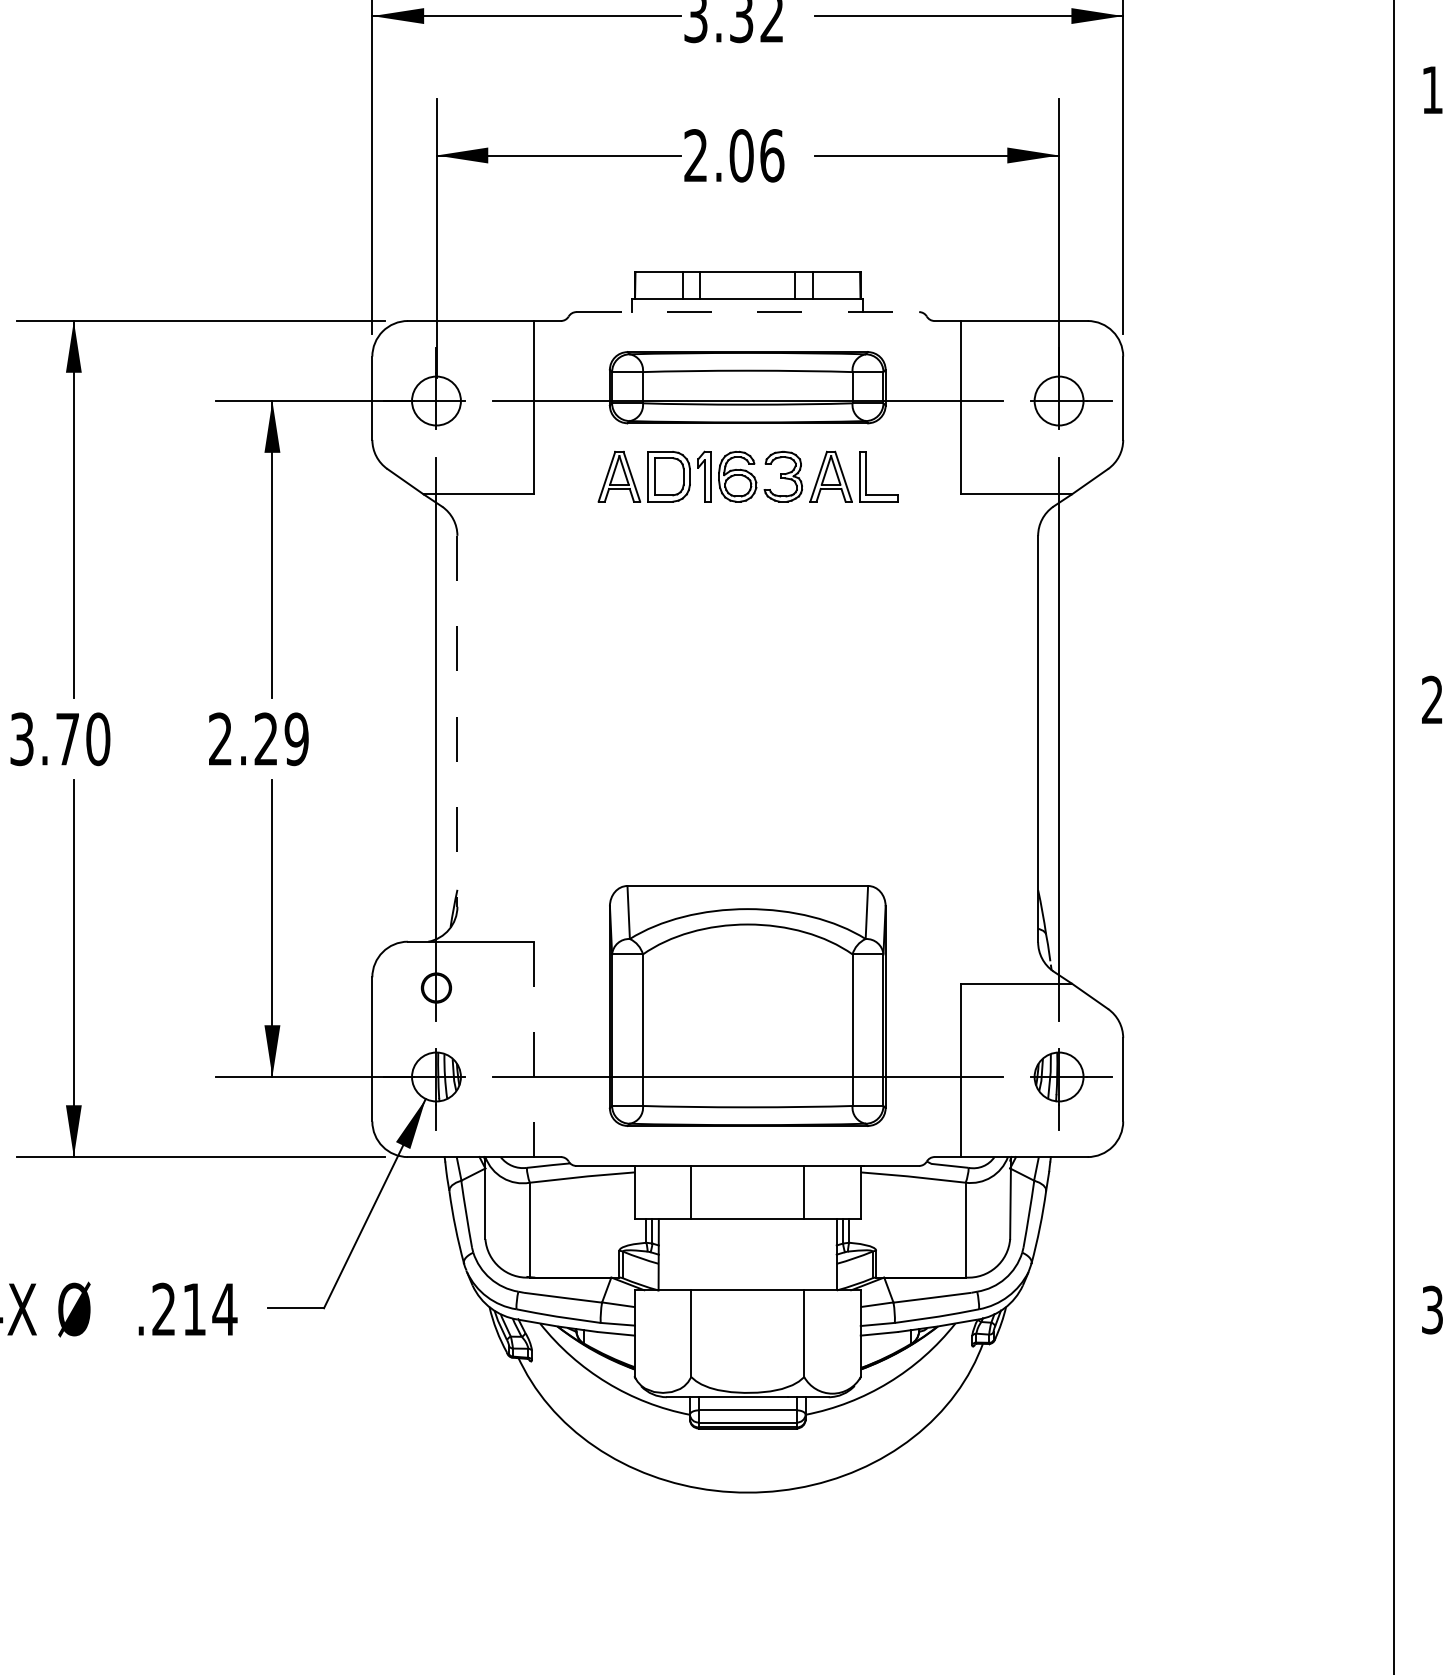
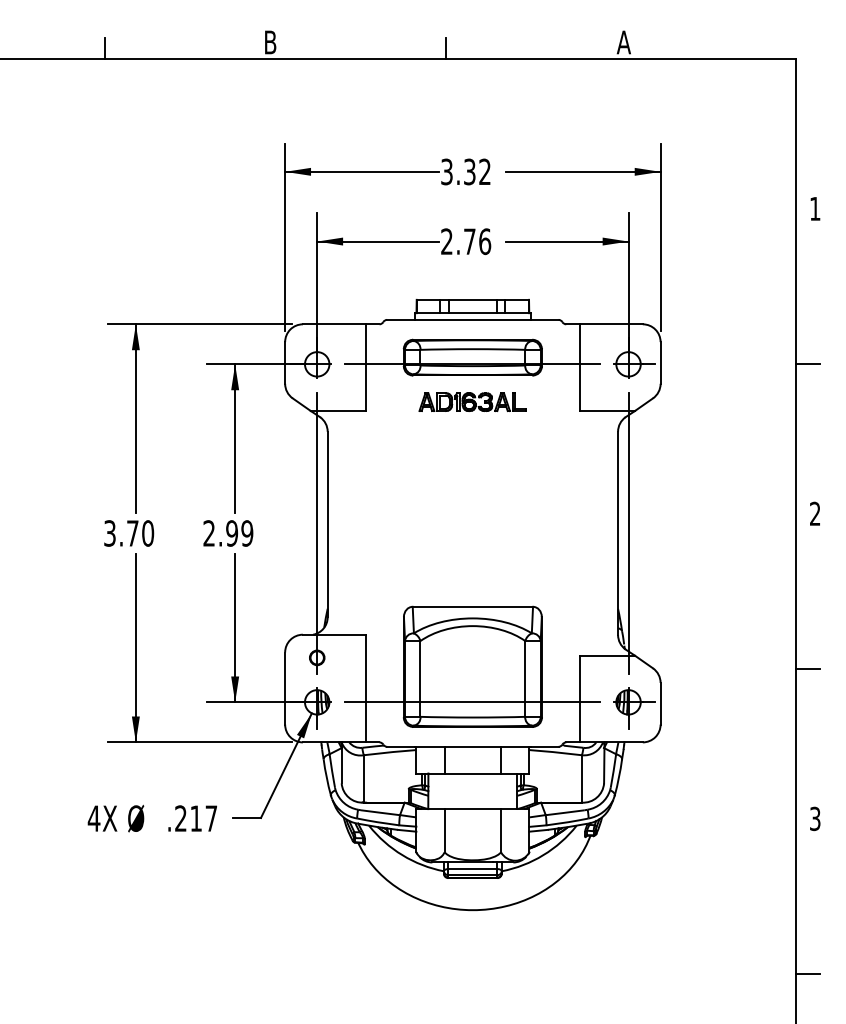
text: (741, 155) -> (469, 241), 2.06 -> 2.76
line: (747, 311) -> (472, 319), dashed -> solid
line: (1416, 401) -> (807, 364), added
part: (747, 475) -> (472, 401), size x0.71
line: (457, 721) -> (327, 524), dashed -> solid
text: (267, 739) -> (232, 533), 2.29 -> 2.99
line: (1416, 1011) -> (807, 669), added
line: (535, 1049) -> (366, 688), dashed -> solid
text: (225, 1309) -> (211, 818), .214 -> .217
line: (1416, 1621) -> (807, 974), added

